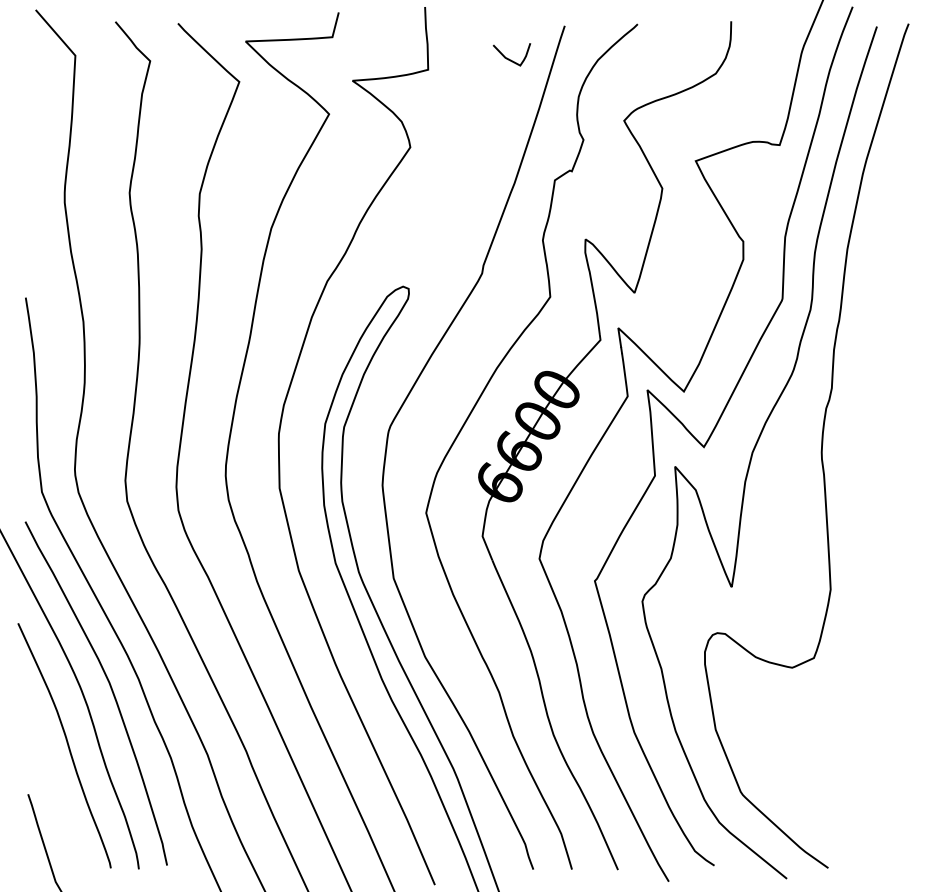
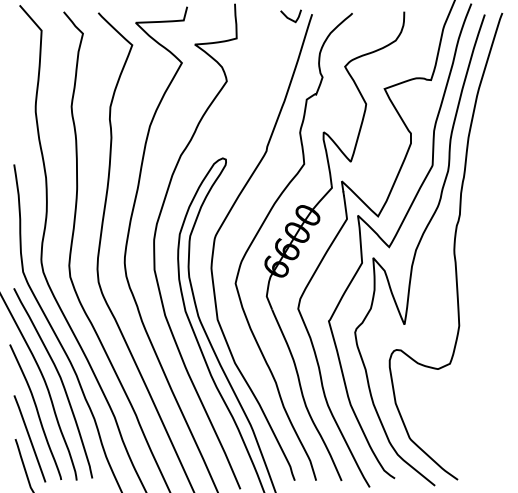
curve: (509, 57) -> (289, 17), moved
line: (53, 793) -> (29, 438), added

